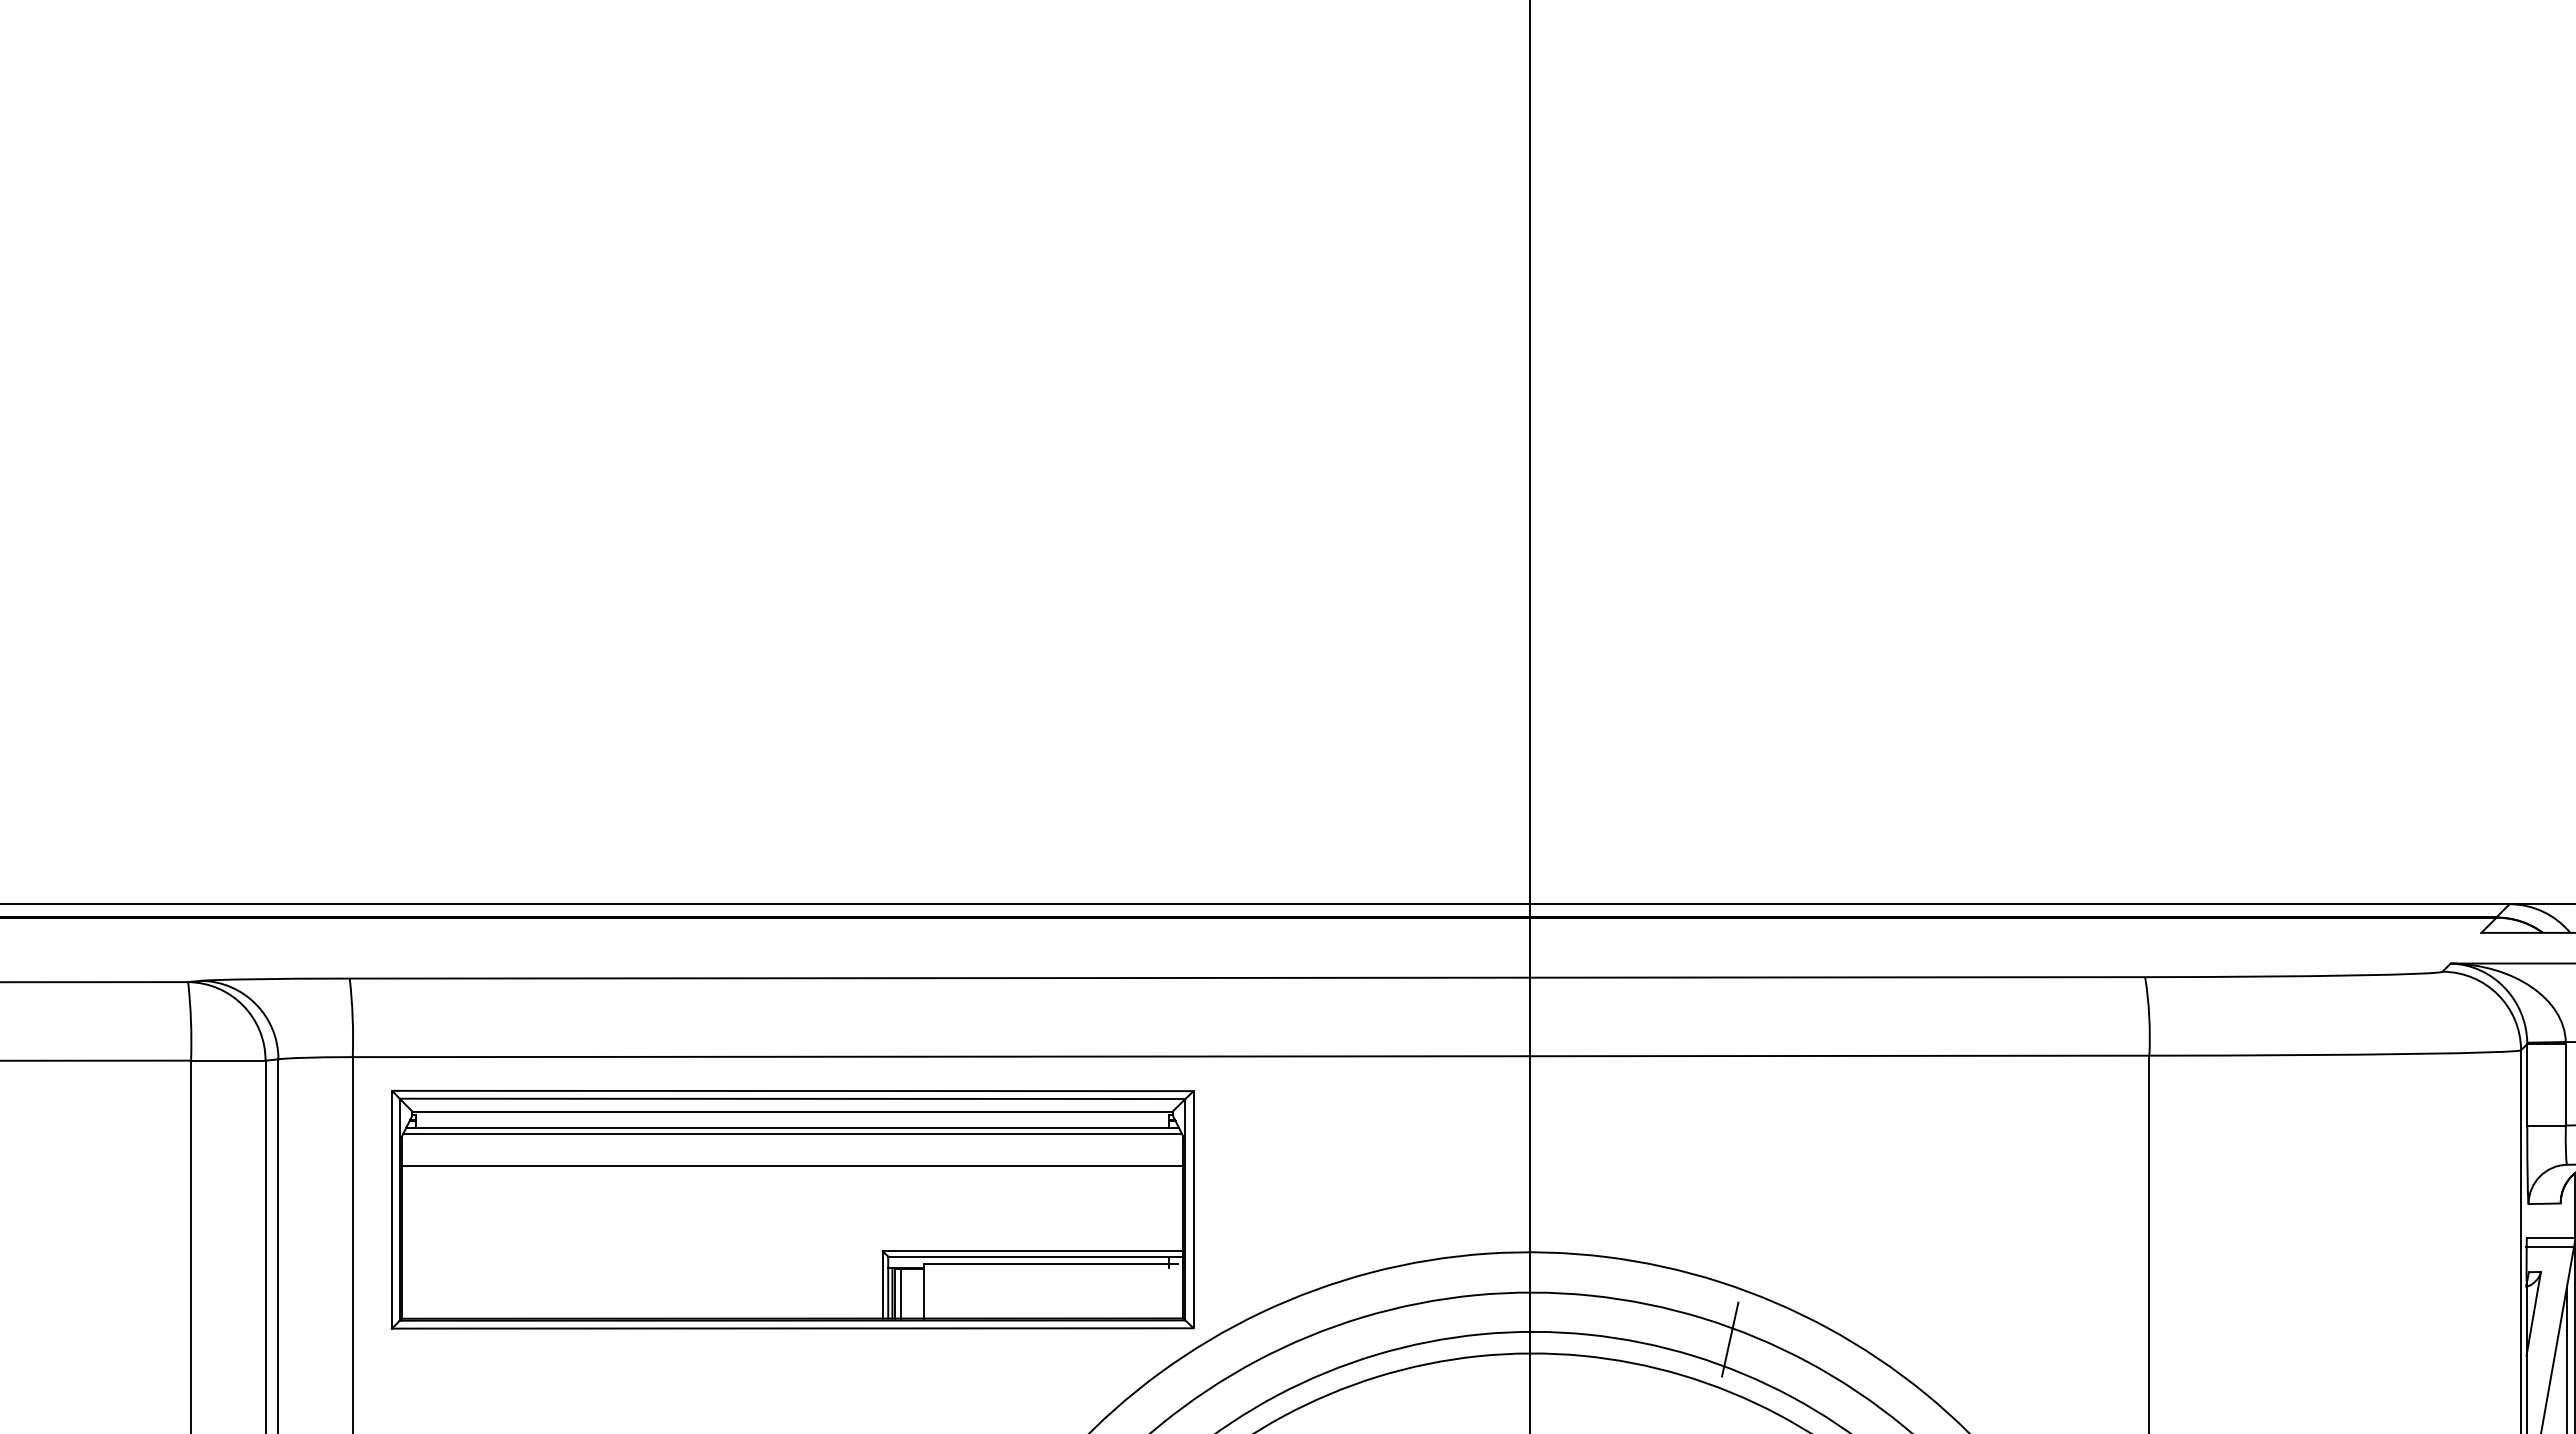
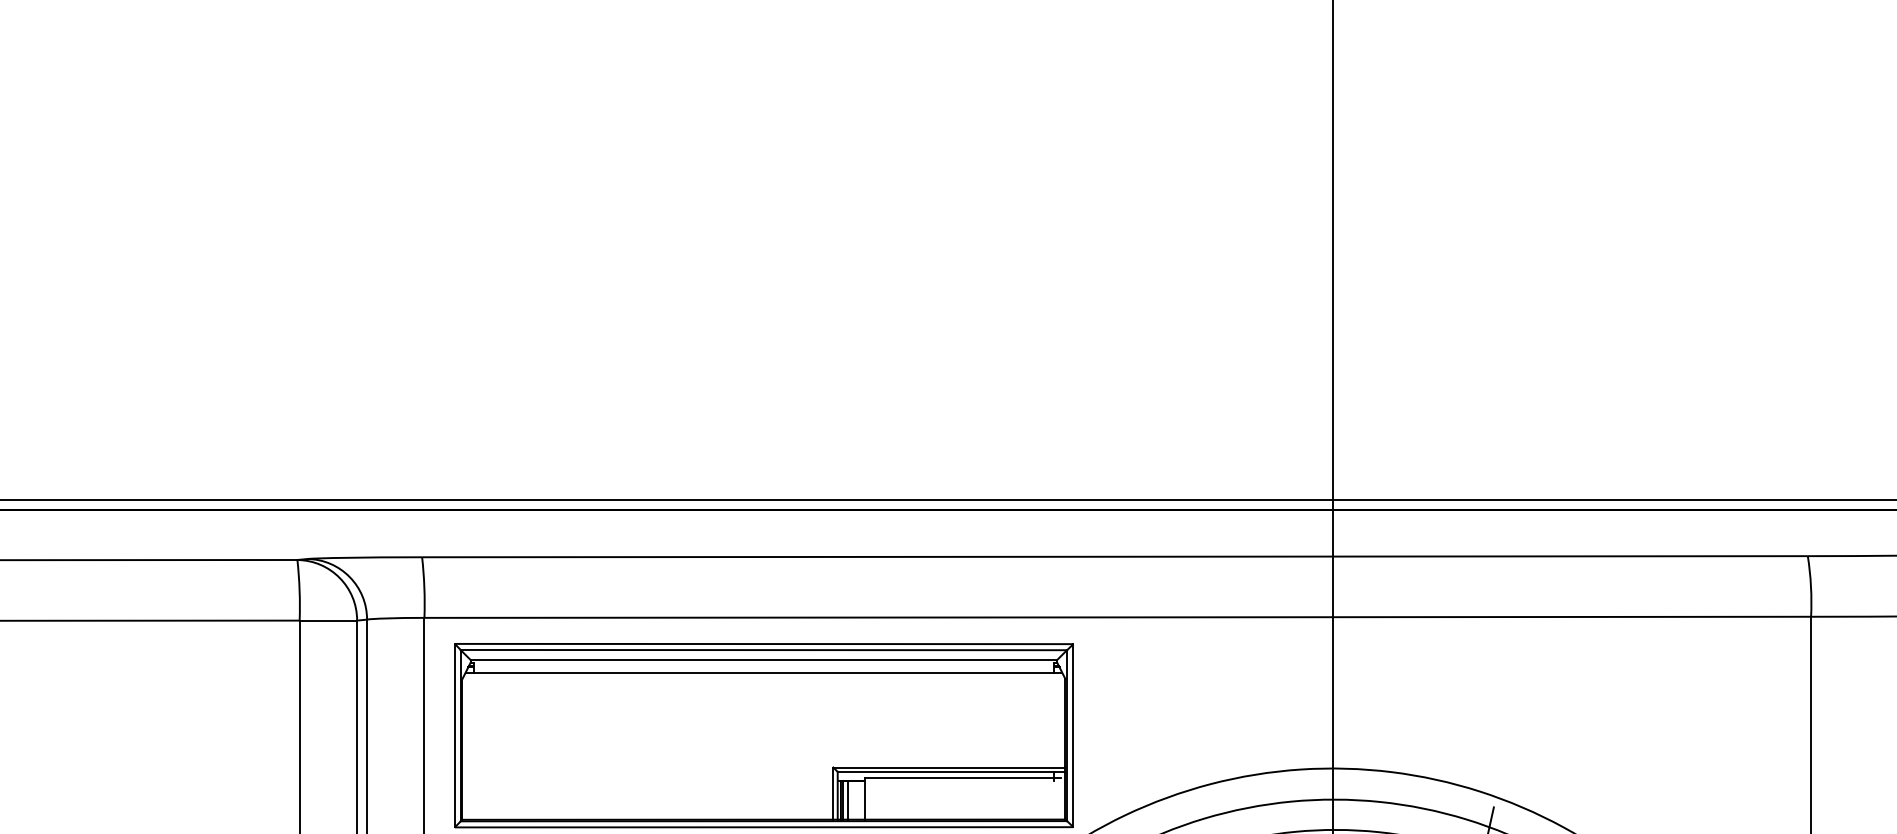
line: (792, 1133) -> (763, 676), removed
line: (792, 1166) -> (763, 702), removed

